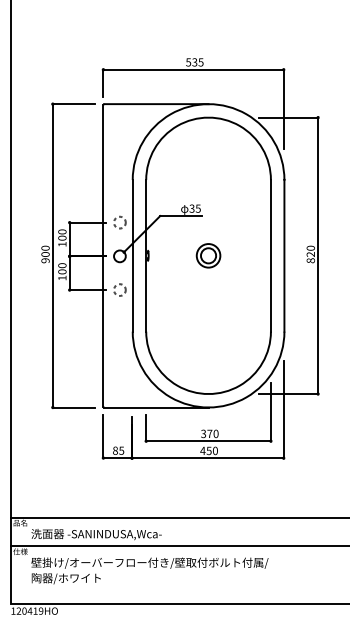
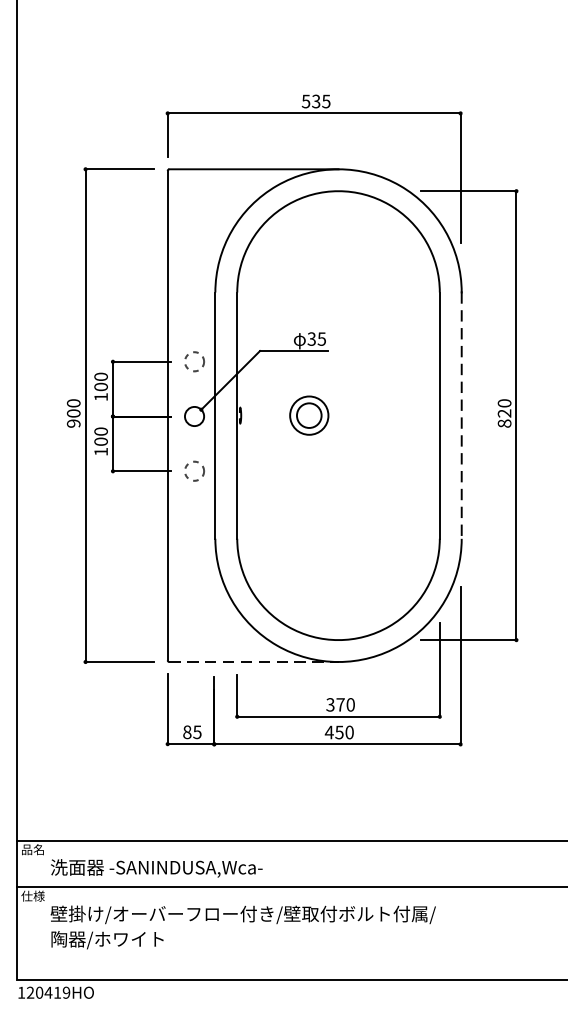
part: (208, 255) -> (309, 415), moved
line: (284, 255) -> (461, 415), solid -> dashed
line: (157, 407) -> (255, 661), solid -> dashed

